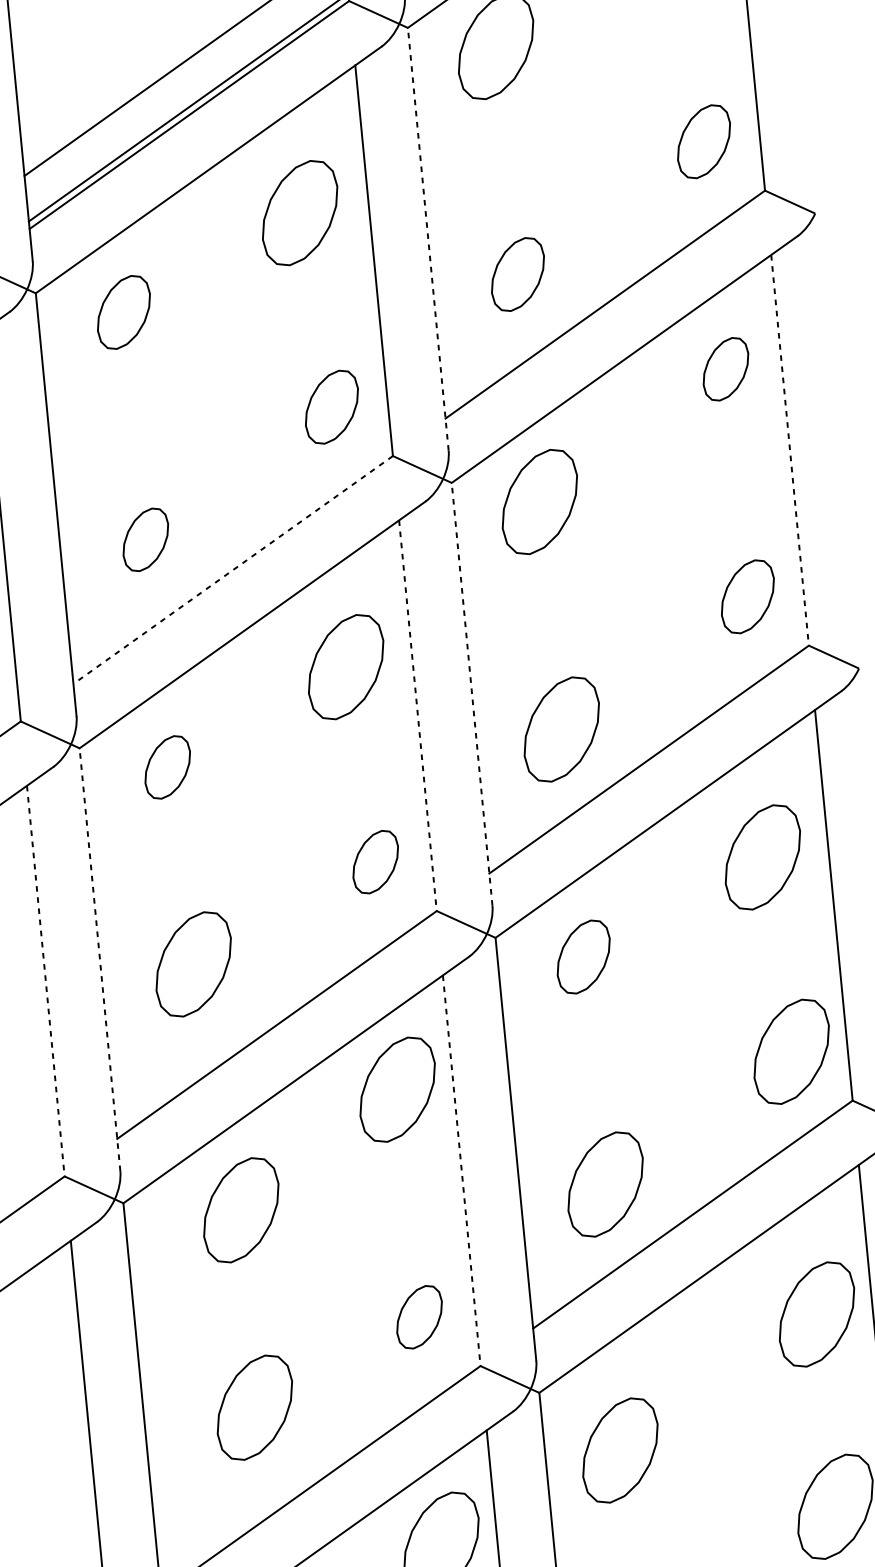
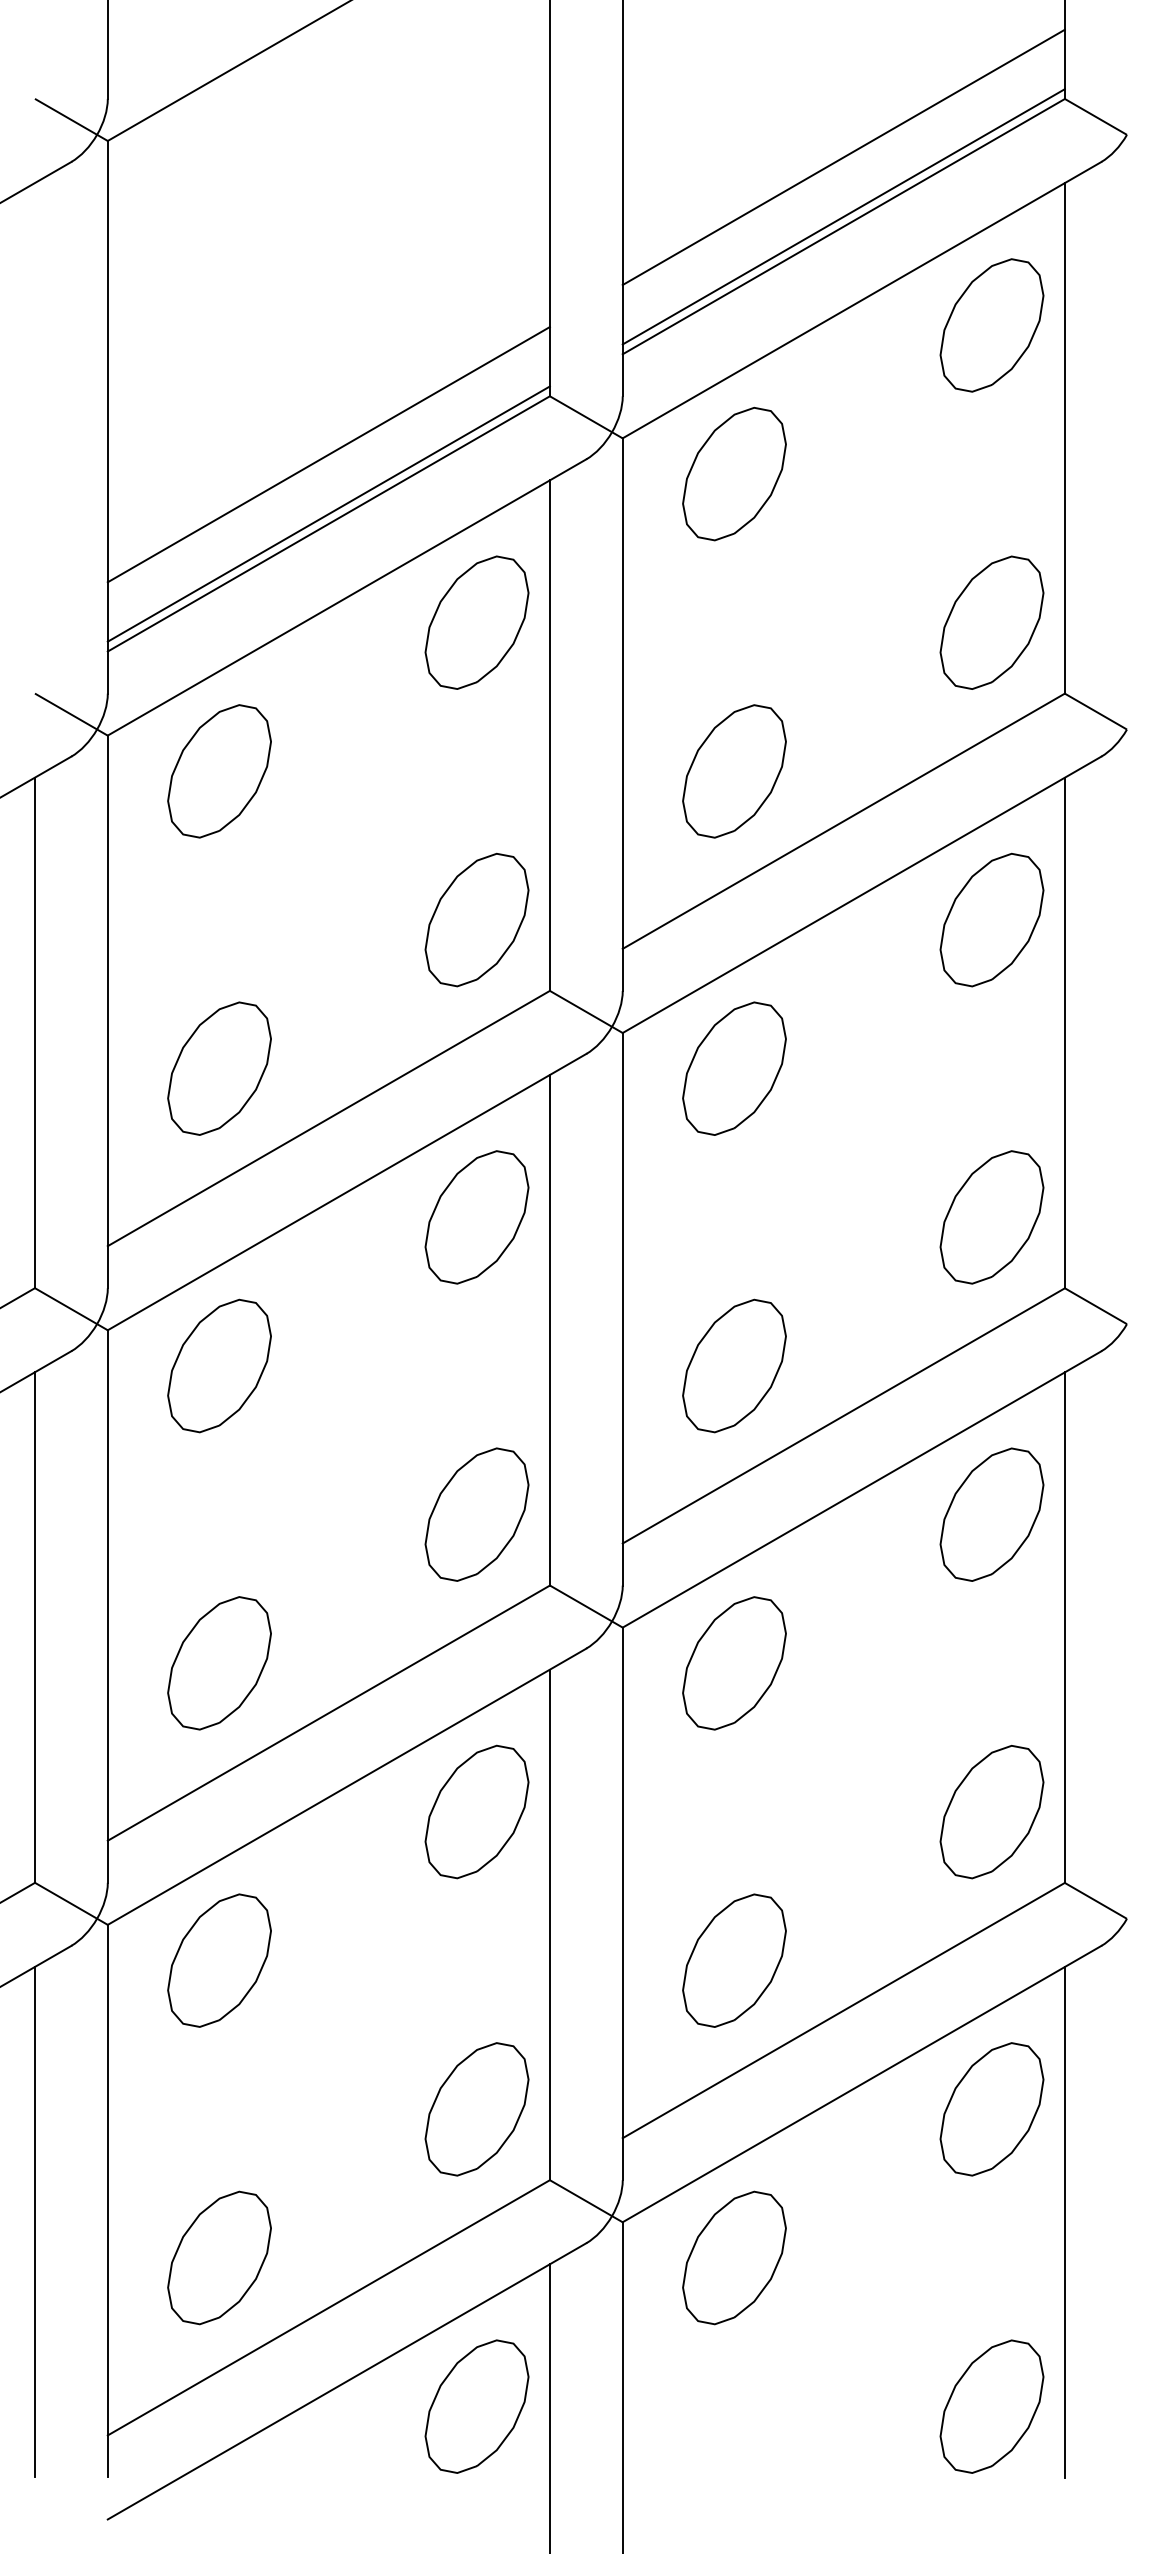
part: (703, 141) -> (991, 622), size x1.43
part: (299, 212) -> (476, 622), moved
line: (428, 239) -> (622, 714), dashed -> solid
part: (518, 274) -> (734, 771), size x1.43
part: (123, 312) -> (219, 771), size x1.43
part: (725, 368) -> (991, 919), size x1.67
part: (331, 406) -> (476, 919), size x1.43
line: (789, 450) -> (1064, 1033), dashed -> solid
part: (145, 539) -> (219, 1068), size x1.67
line: (232, 570) -> (328, 1118), dashed -> solid
part: (747, 596) -> (991, 1217), size x1.43
part: (345, 667) -> (476, 1217), moved
line: (471, 693) -> (622, 1308), dashed -> solid
line: (417, 715) -> (549, 1330), dashed -> solid
part: (167, 767) -> (219, 1365), size x1.67
part: (762, 857) -> (991, 1514), moved
part: (375, 862) -> (476, 1514), size x1.67
part: (583, 957) -> (734, 1663), size x1.43
line: (99, 959) -> (107, 1606), dashed -> solid
part: (193, 964) -> (219, 1663), moved
line: (45, 981) -> (34, 1628), dashed -> solid
line: (461, 1171) -> (549, 1925), dashed -> solid
part: (241, 1210) -> (219, 1960), moved
part: (816, 1314) -> (991, 2109), moved
part: (419, 1317) -> (476, 2109), size x1.67
part: (254, 1407) -> (219, 2257), moved
part: (620, 1450) -> (734, 2257), moved

